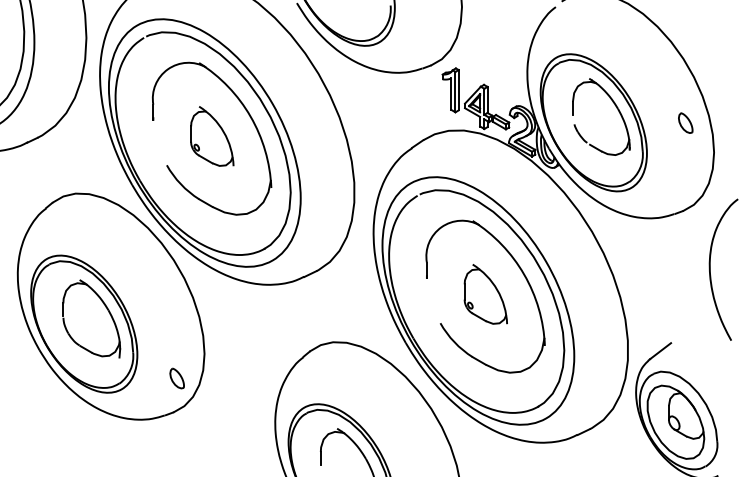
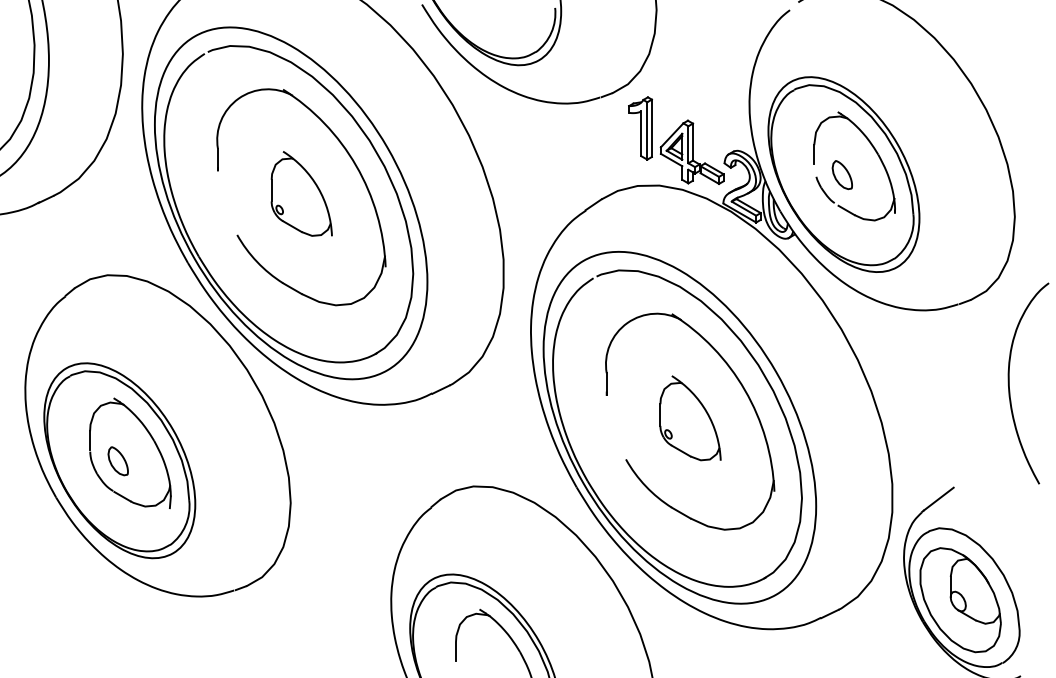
part: (685, 122) -> (842, 174), moved
part: (176, 378) -> (117, 461), moved

